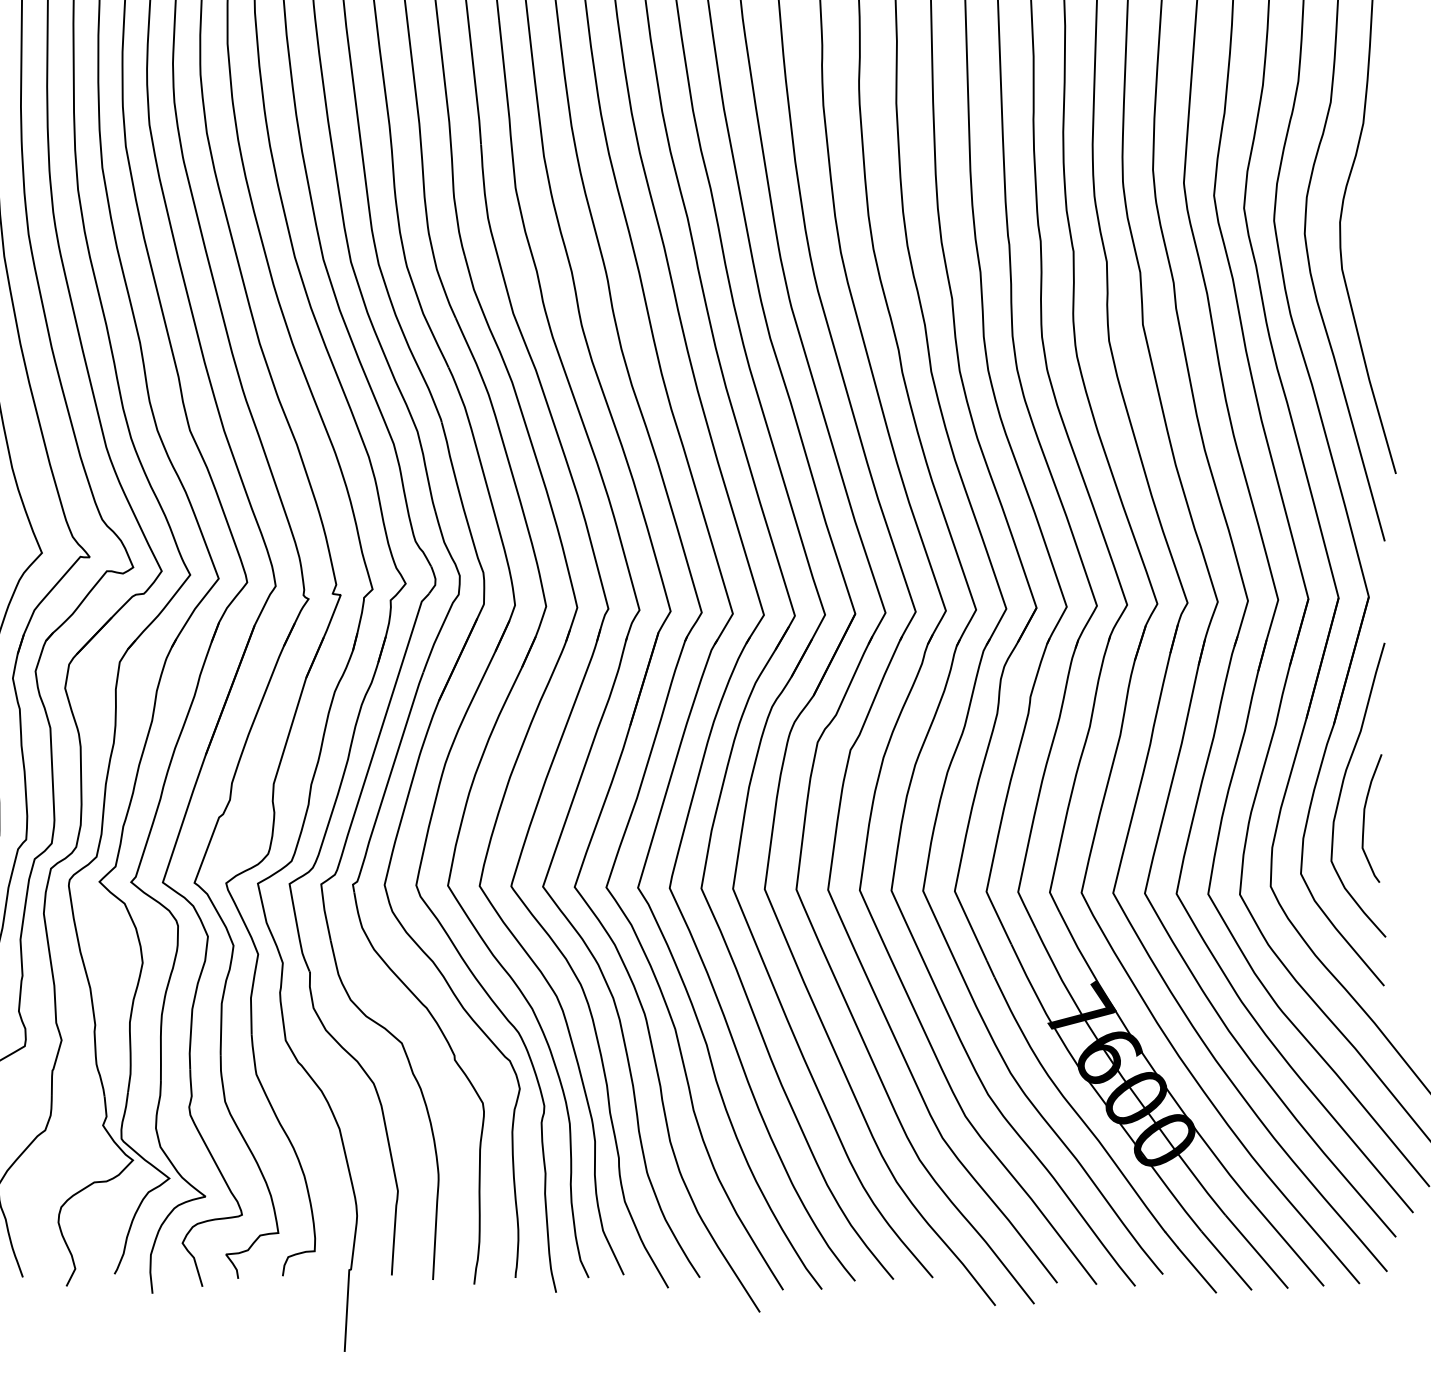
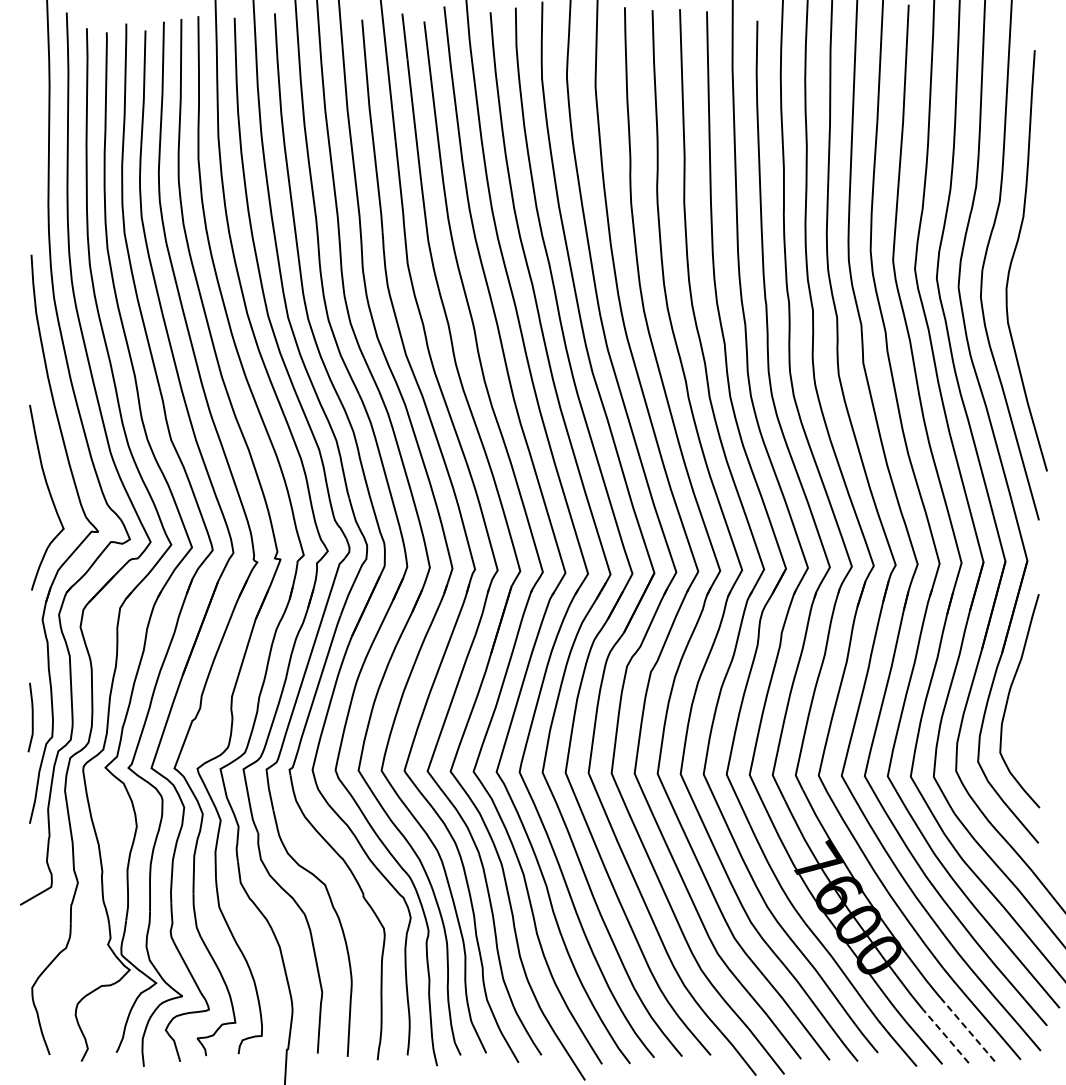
curve: (1364, 818) -> (1024, 721), removed
line: (1287, 1243) -> (968, 1030), solid -> dashed
line: (1257, 1253) -> (946, 1037), solid -> dashed

